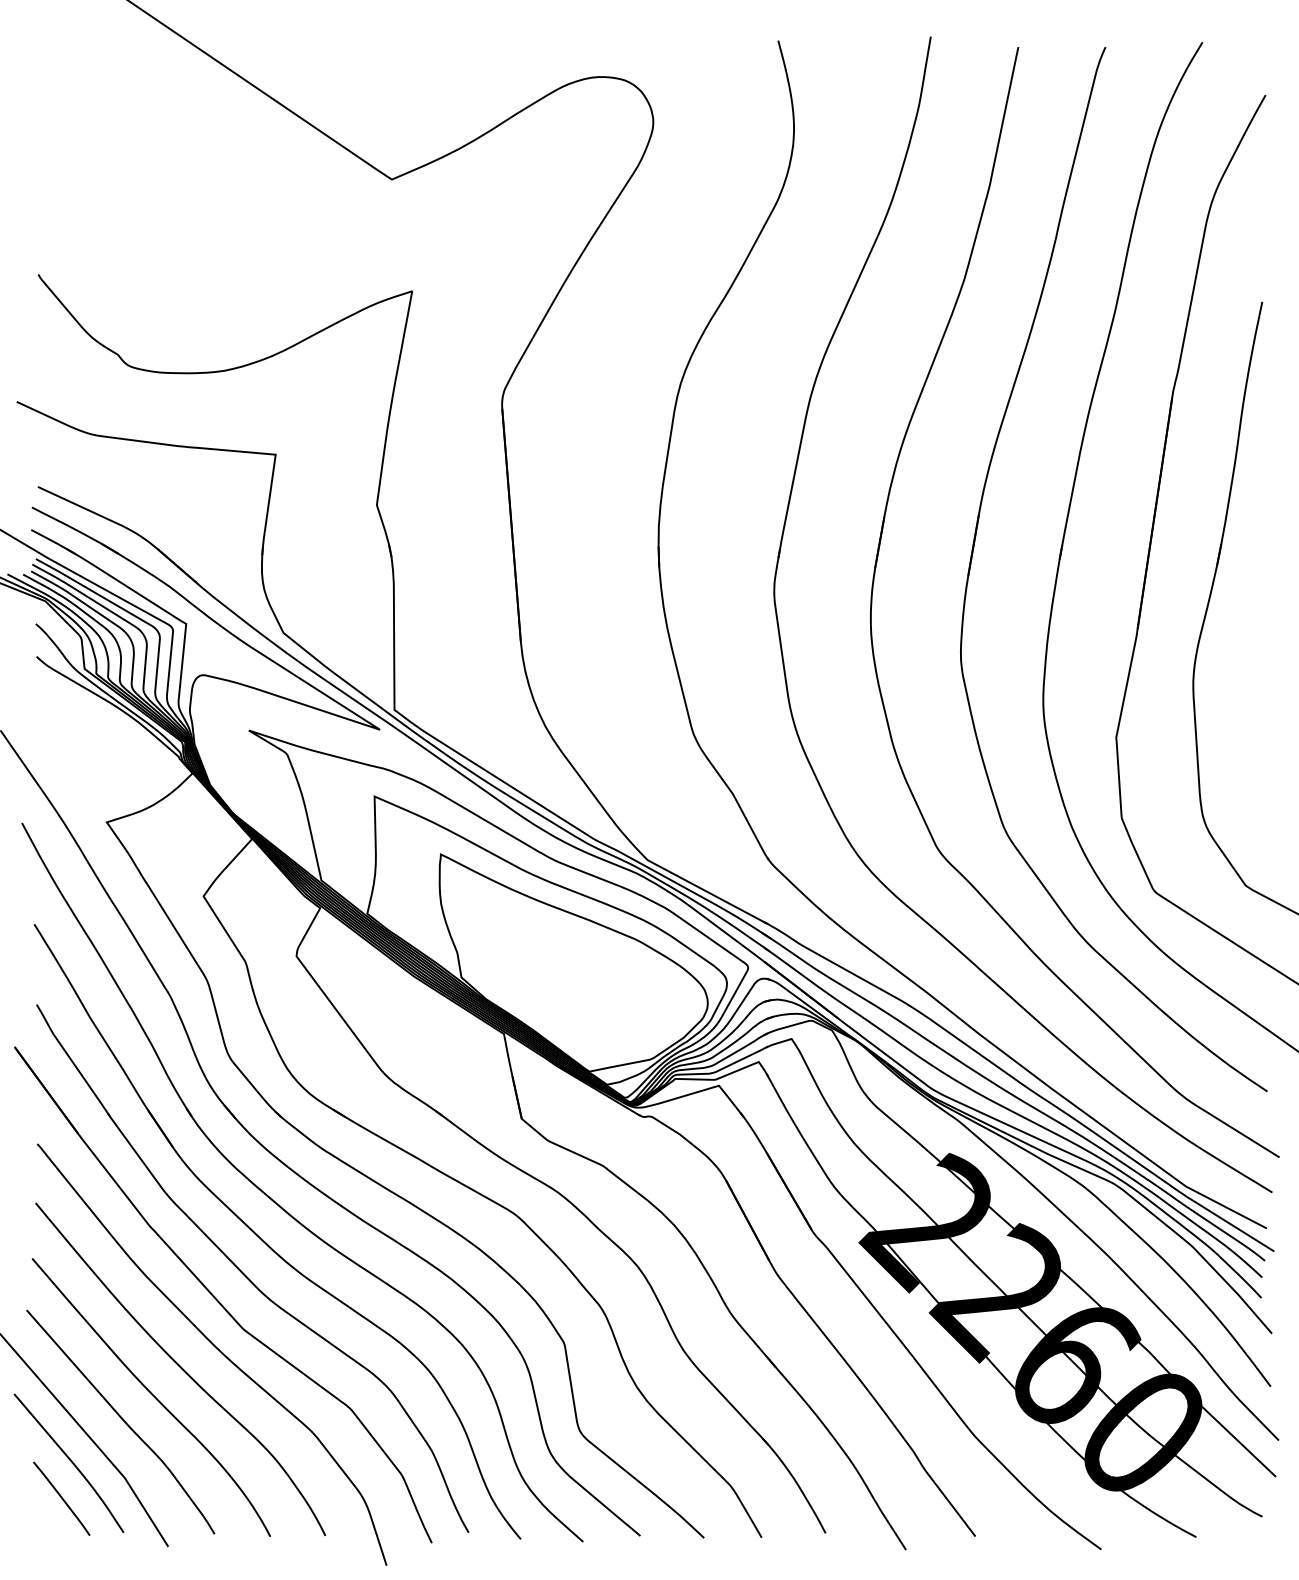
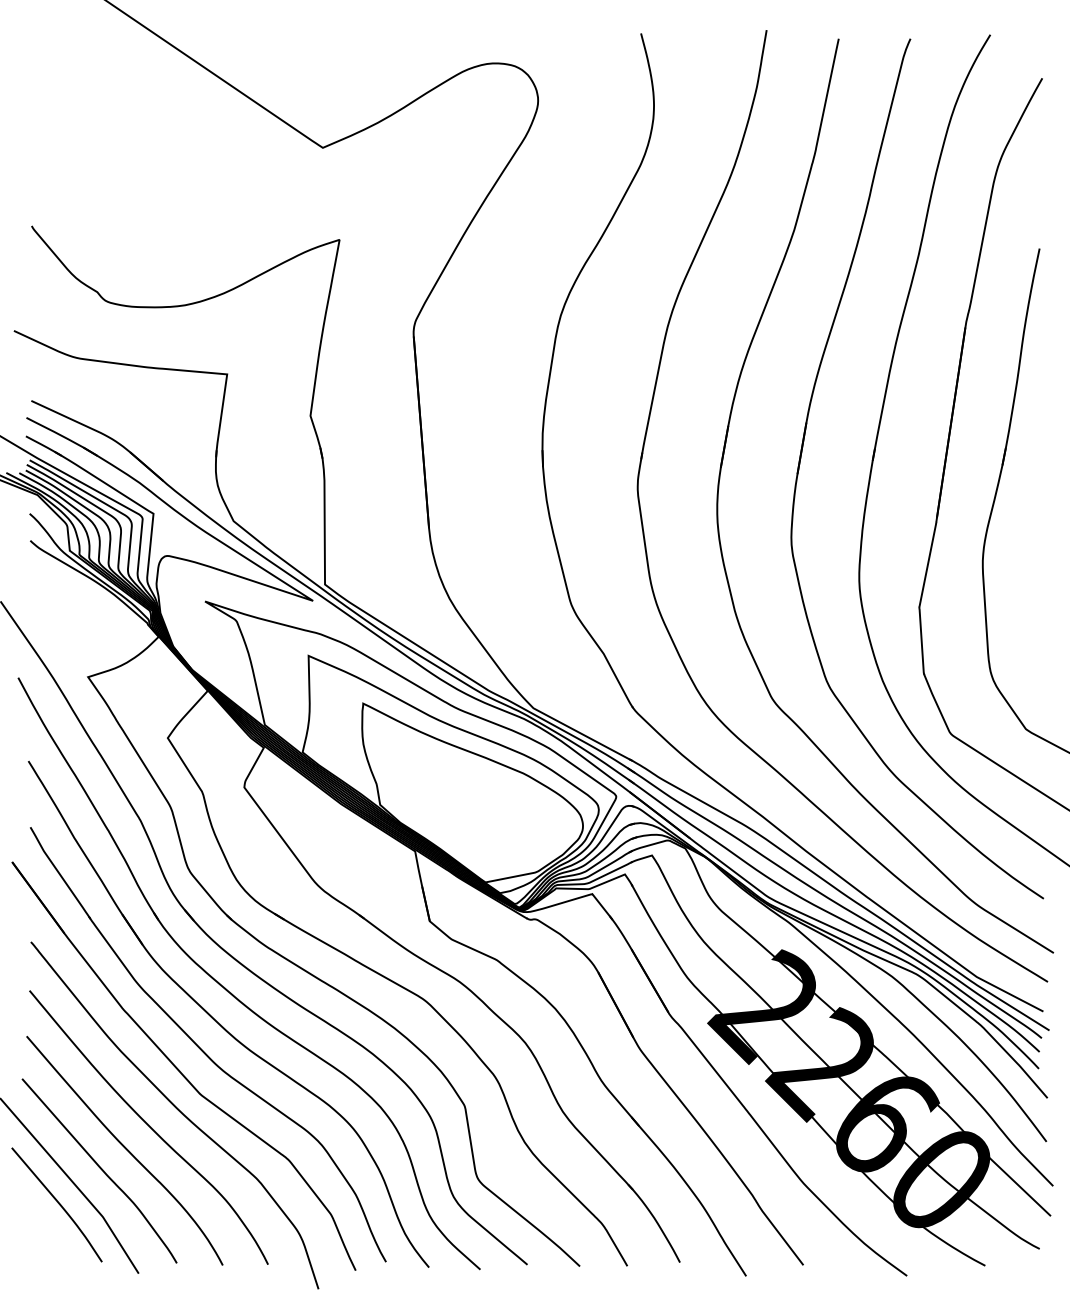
line: (61, 1497) -> (50, 1233), removed

